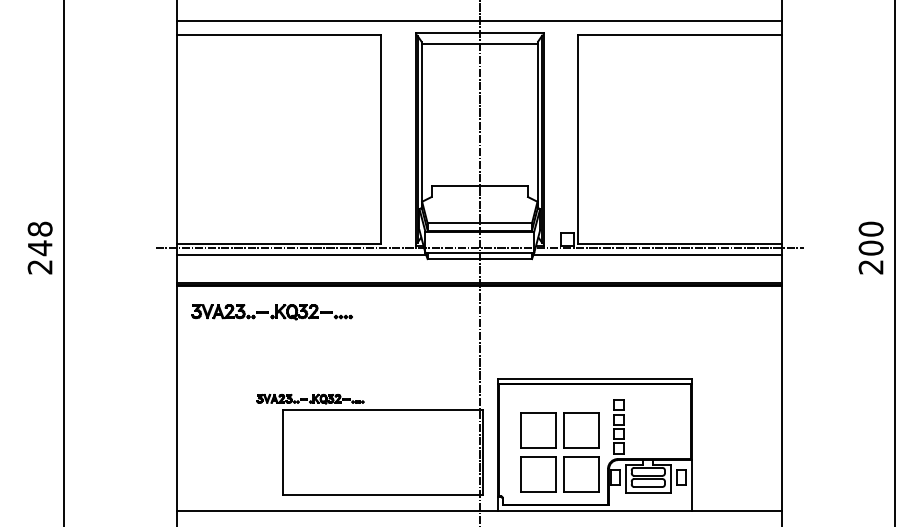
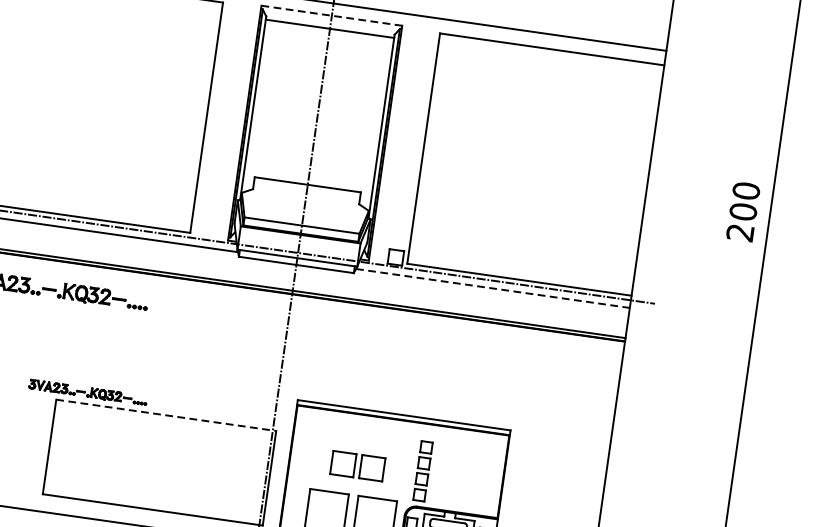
line: (479, 32) -> (331, 15), solid -> dashed
text: (870, 247) -> (742, 211), moved
line: (658, 255) -> (493, 289), solid -> dashed
line: (382, 409) -> (165, 415), solid -> dashed
part: (559, 430) -> (357, 466), size x0.6

